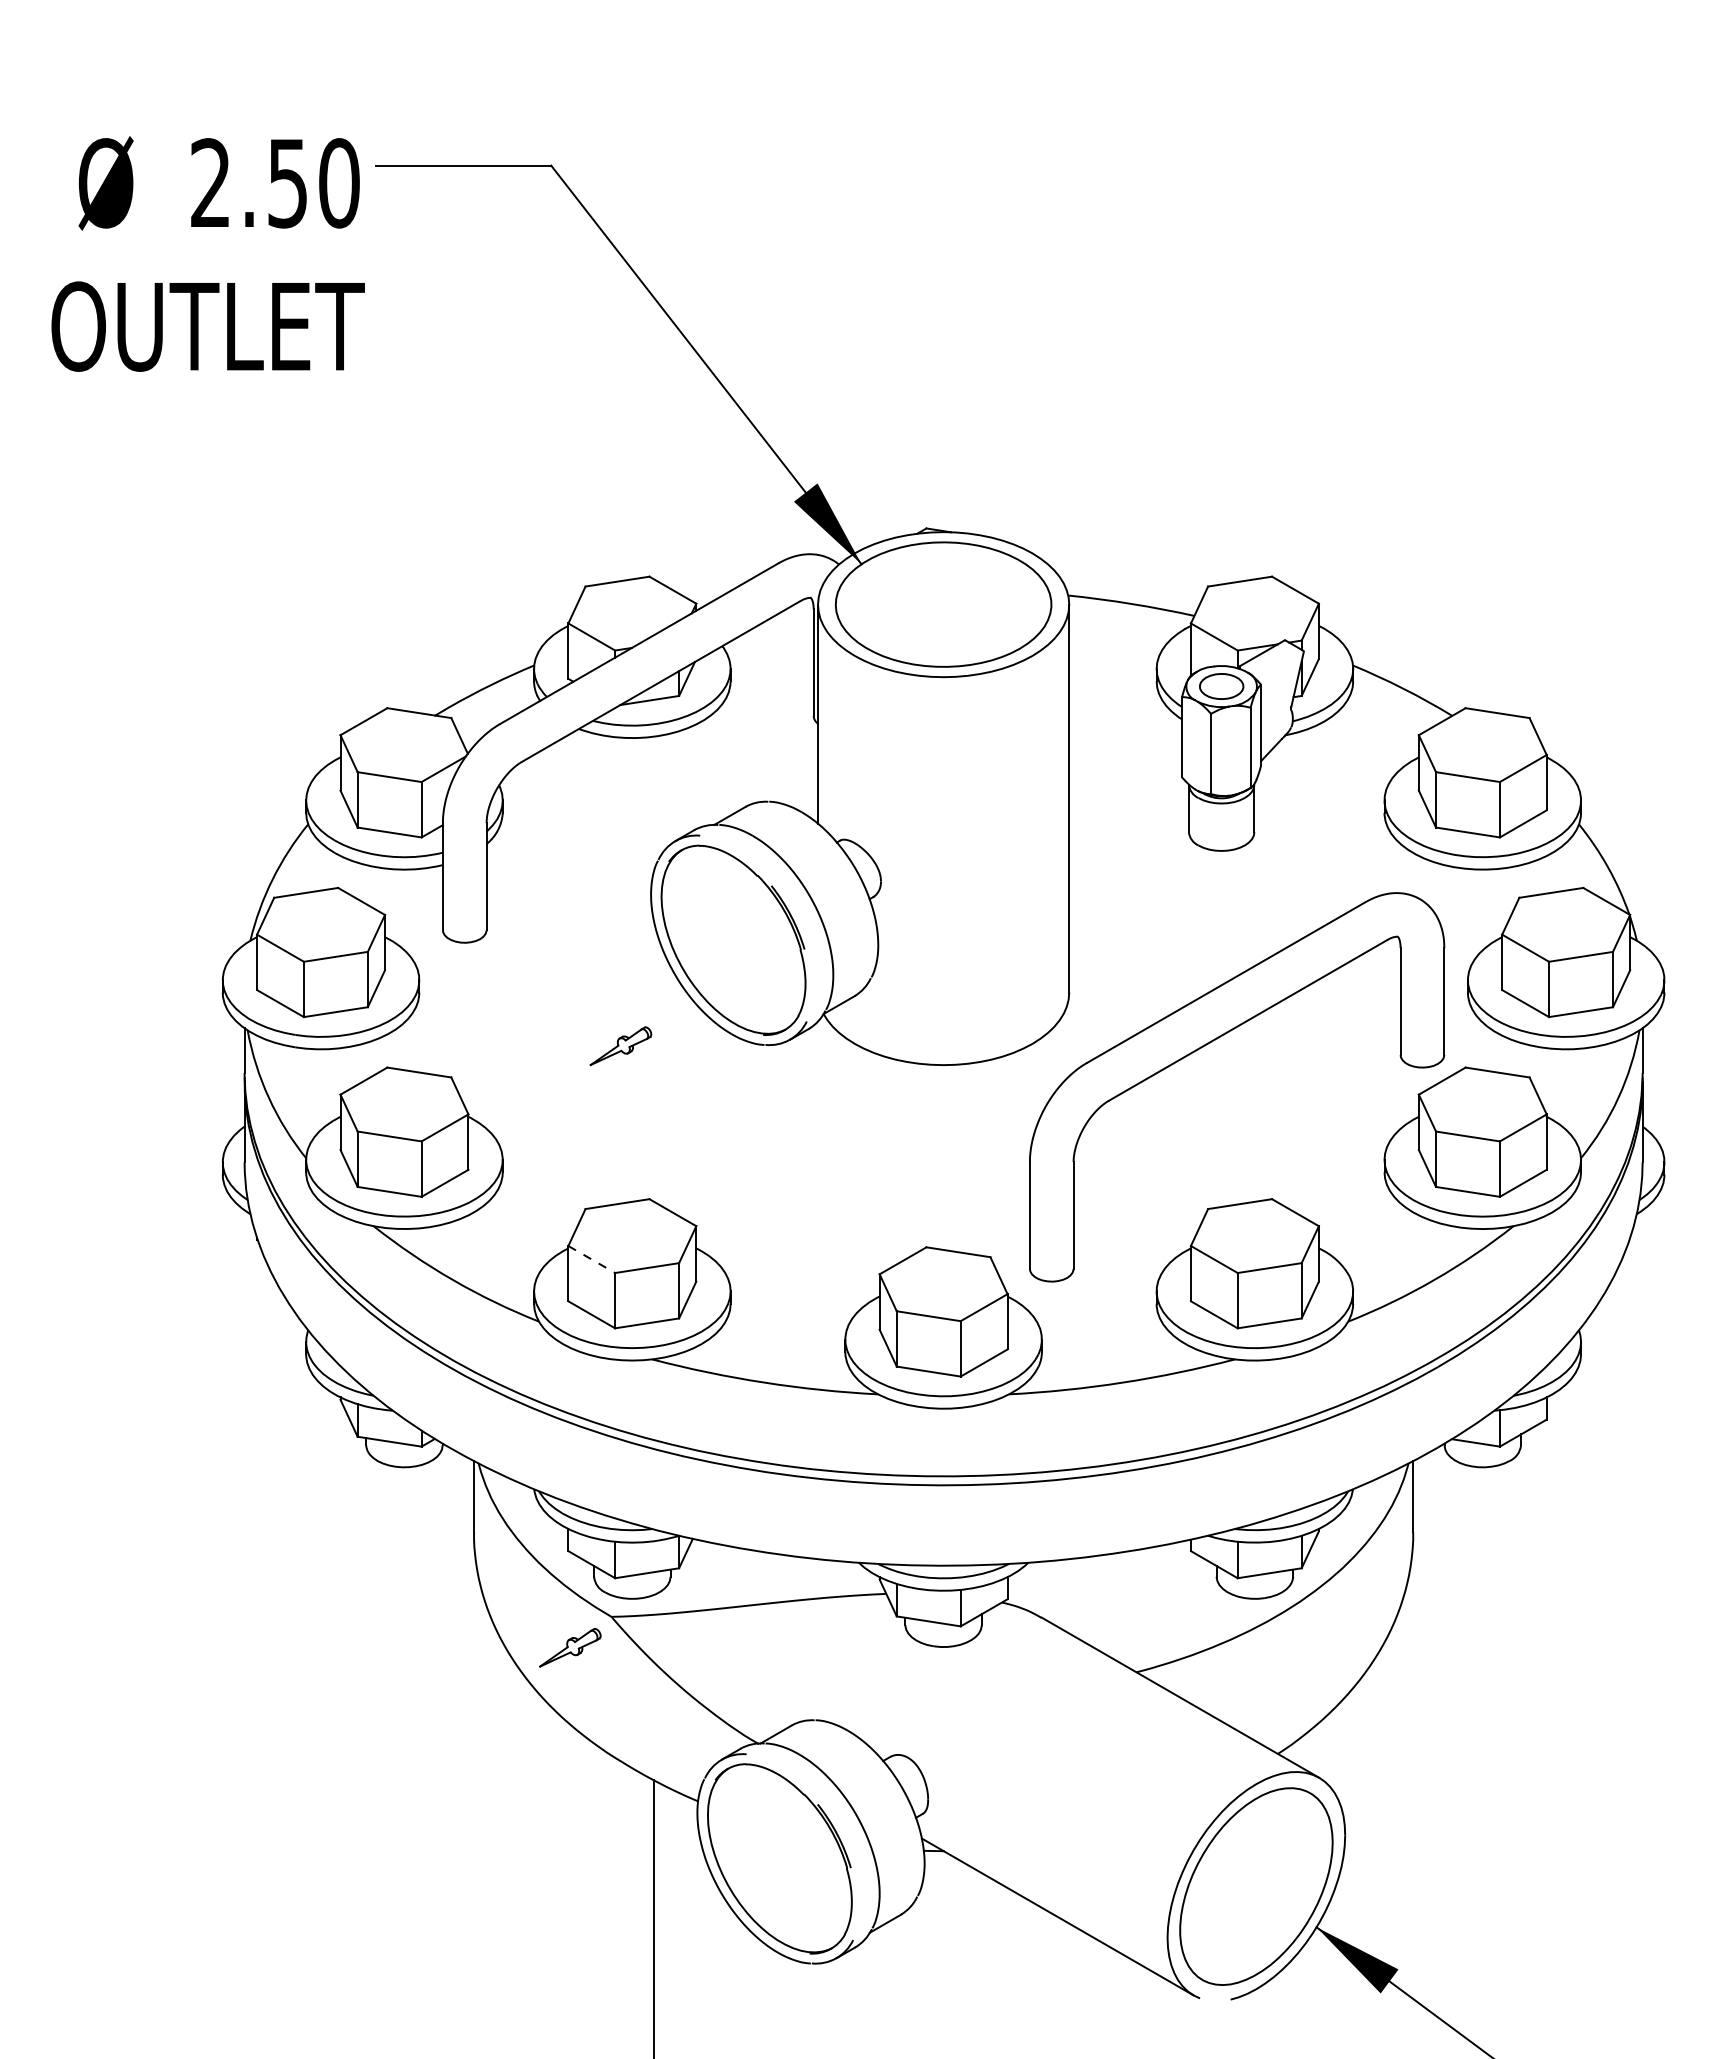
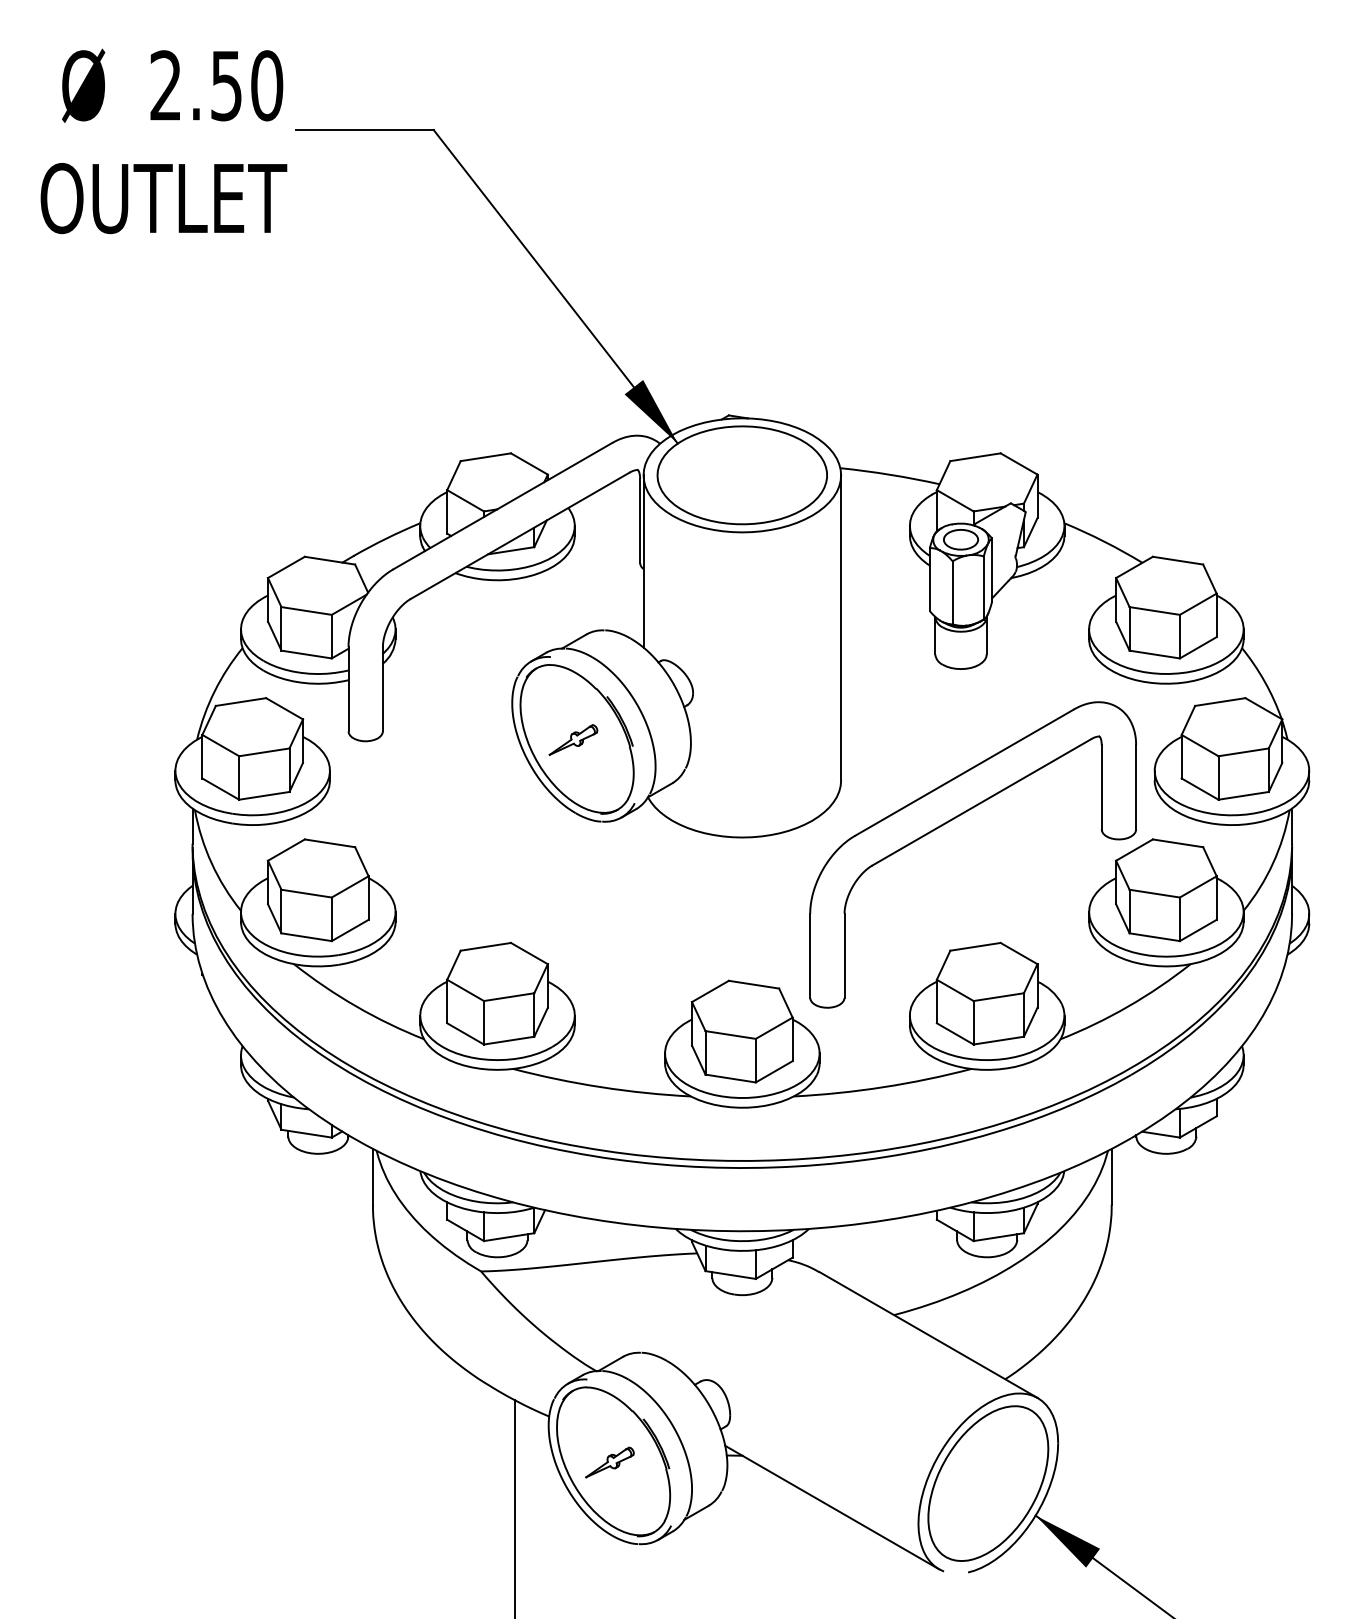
text: (207, 253) -> (163, 140), moved
part: (620, 1046) -> (573, 740), moved
line: (591, 1259) -> (465, 990), dashed -> solid
part: (570, 1647) -> (610, 1462), moved

